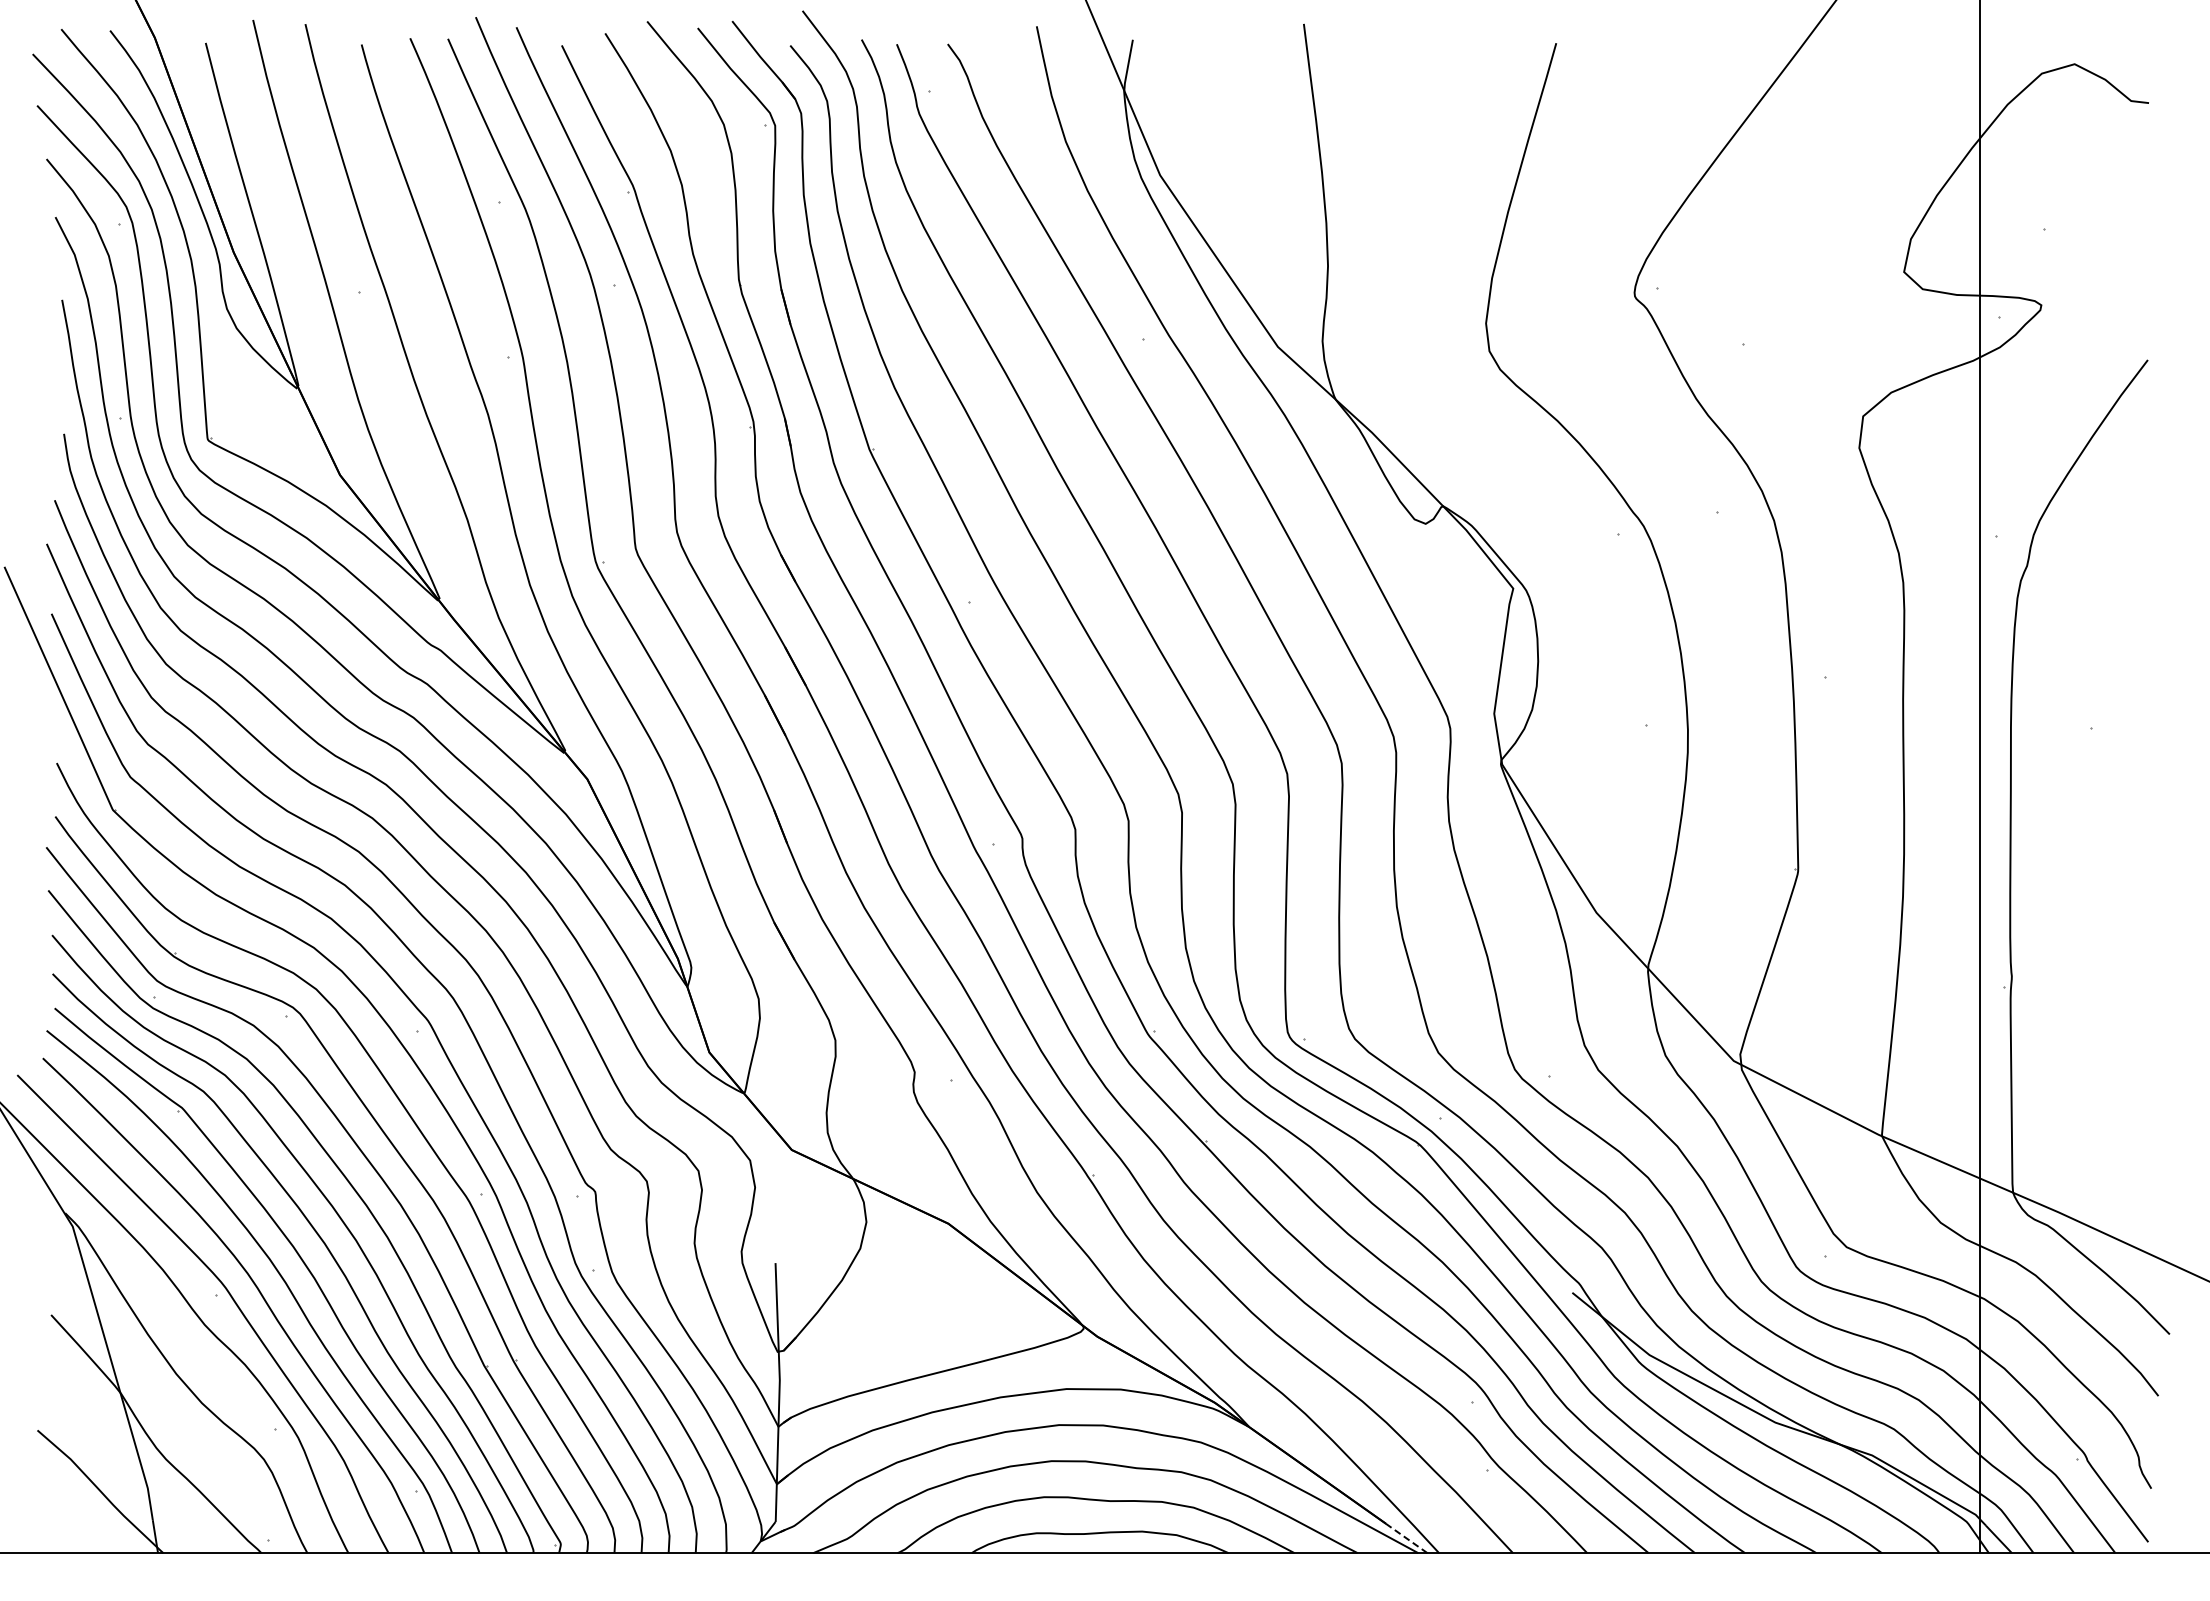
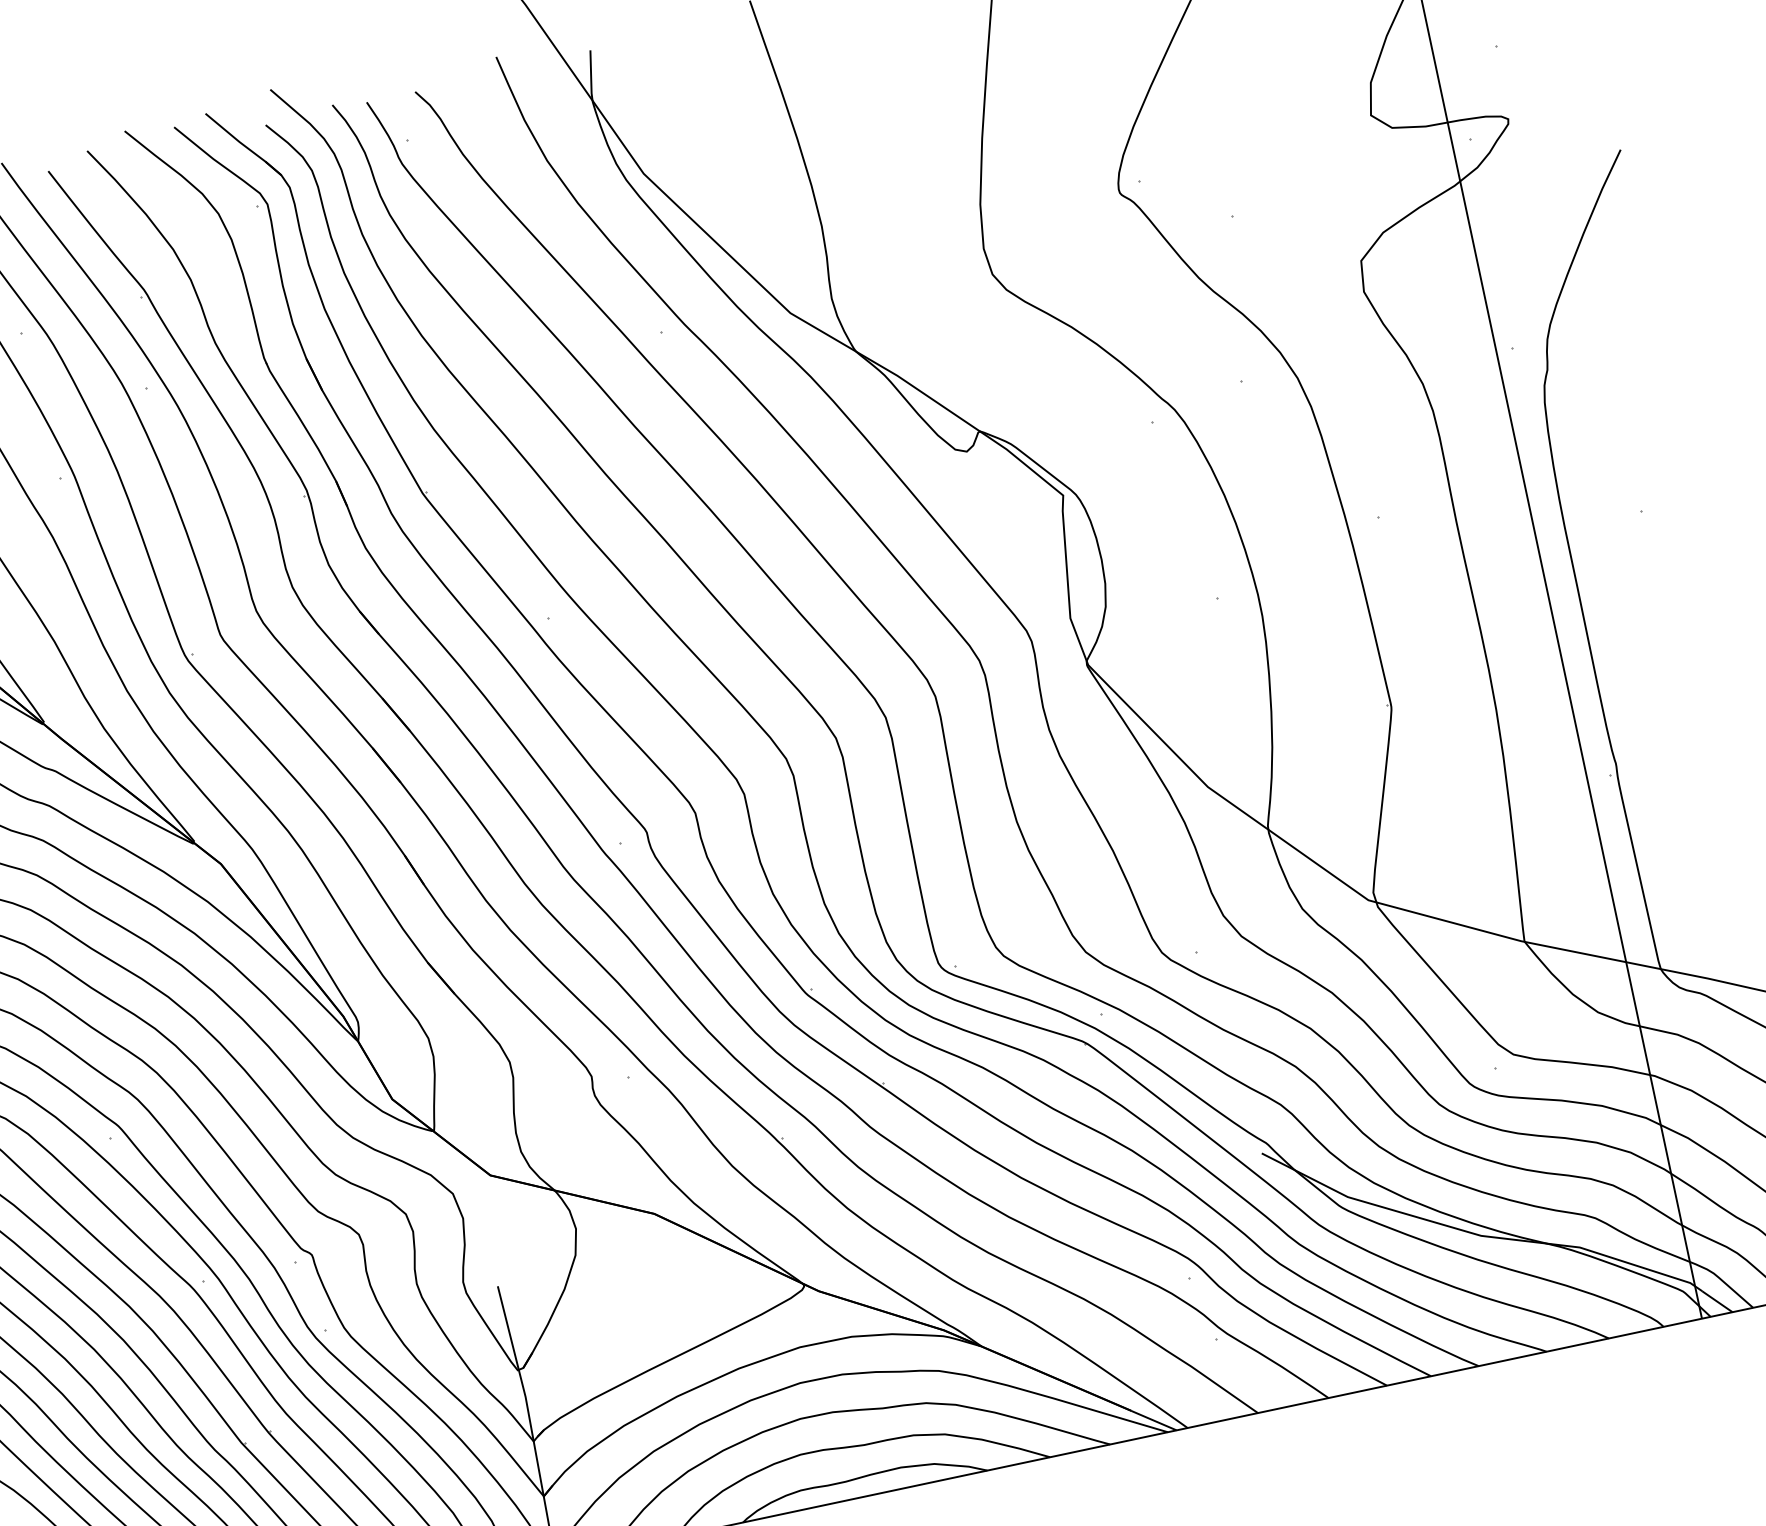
line: (1406, 1538) -> (1153, 1420), dashed -> solid

